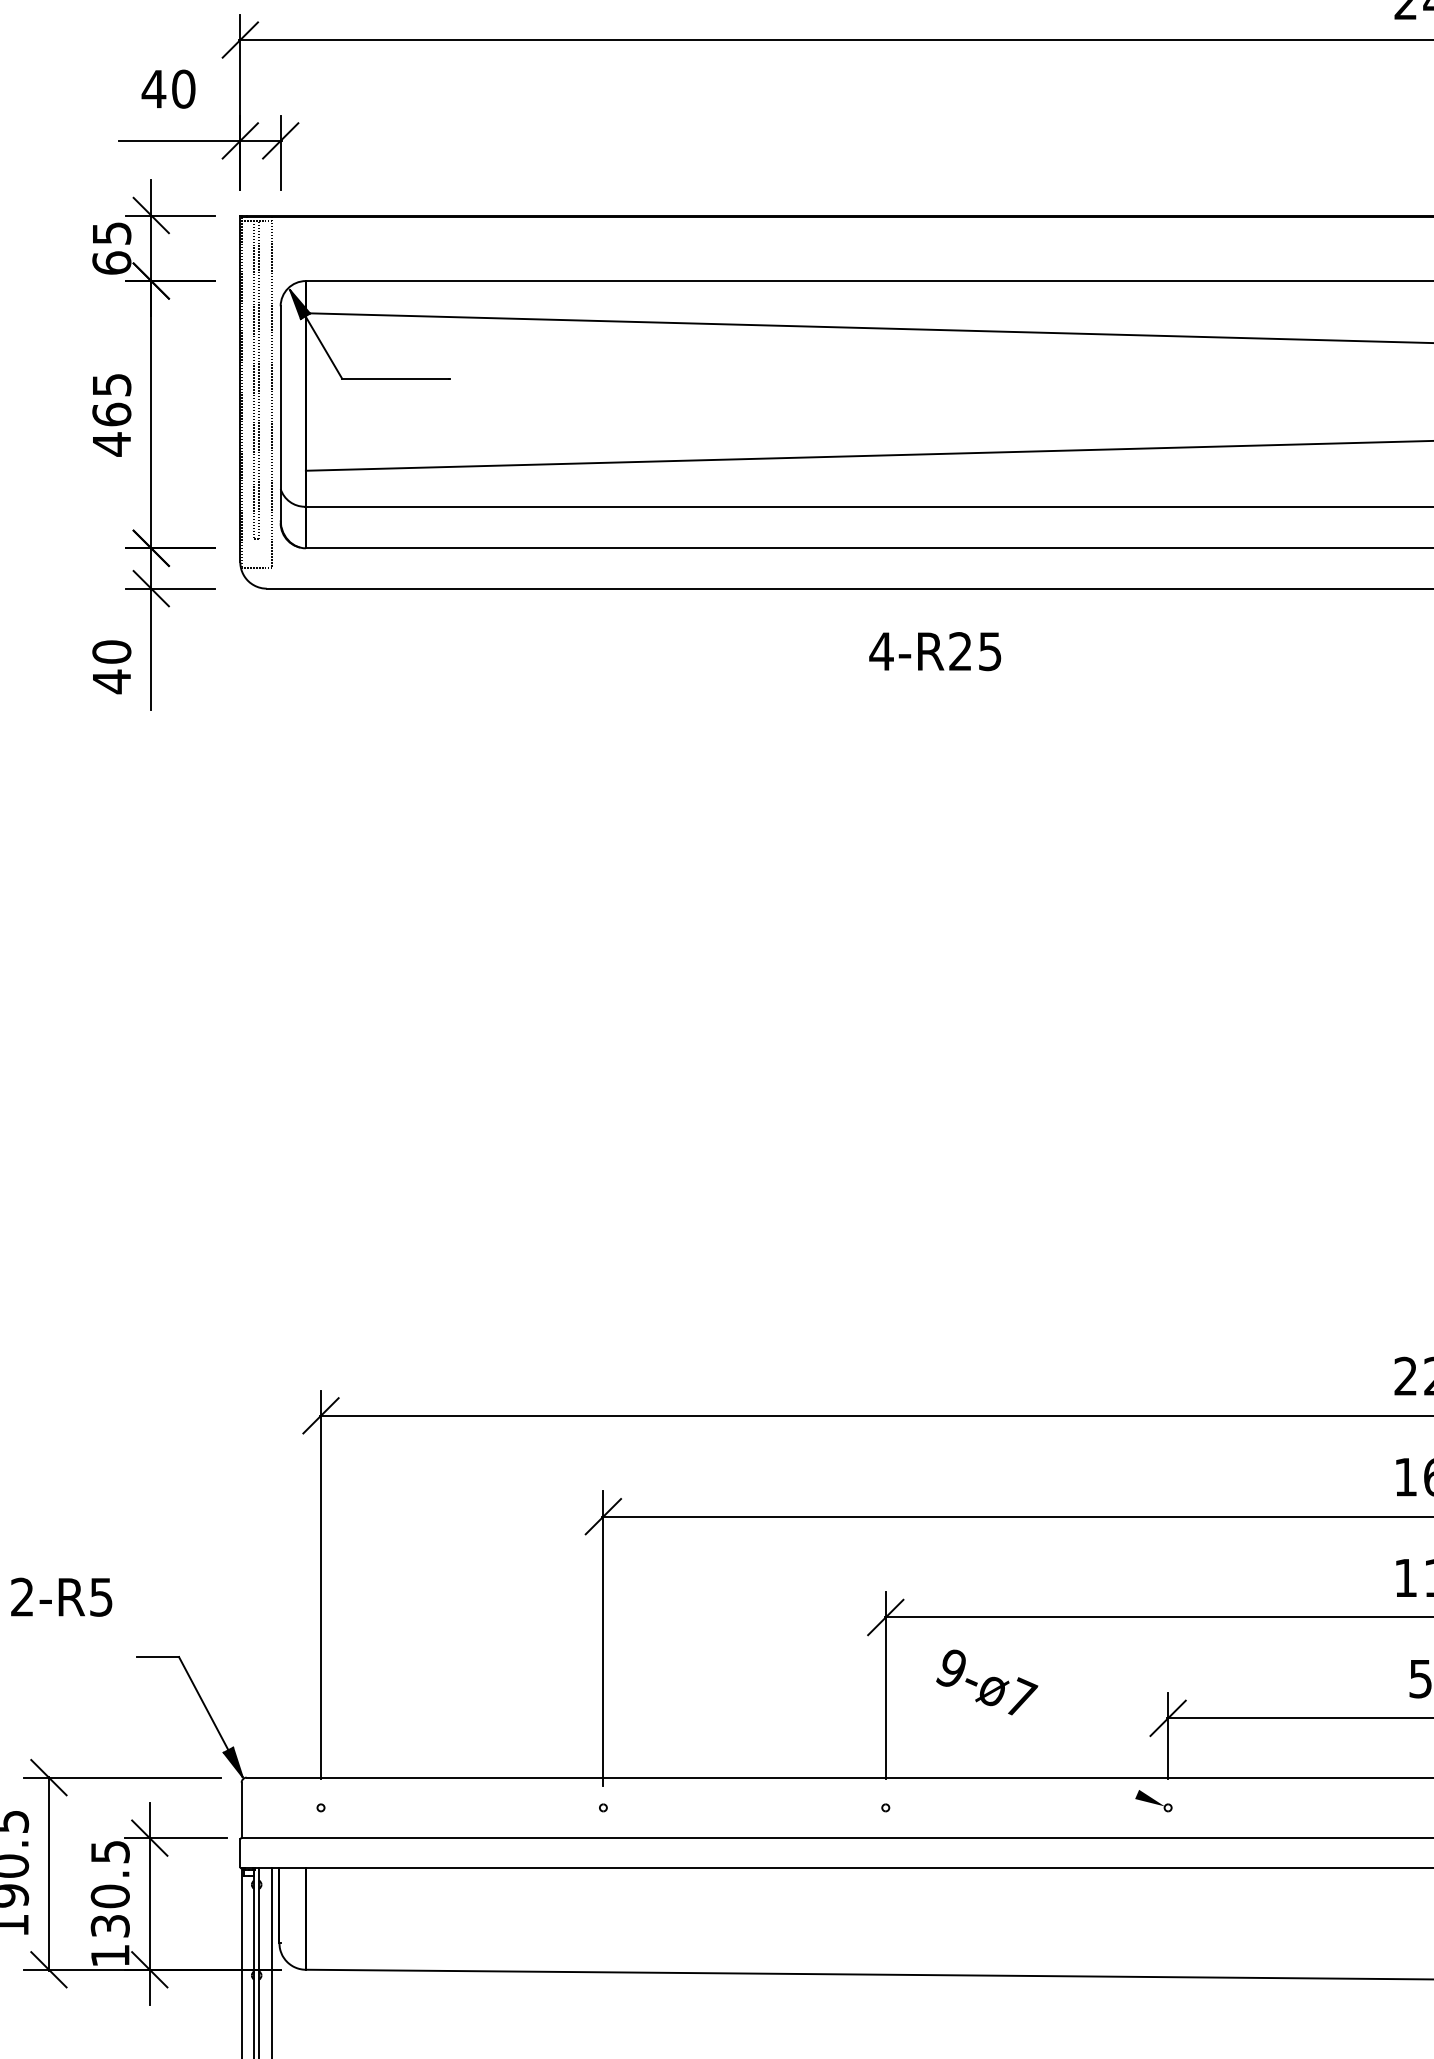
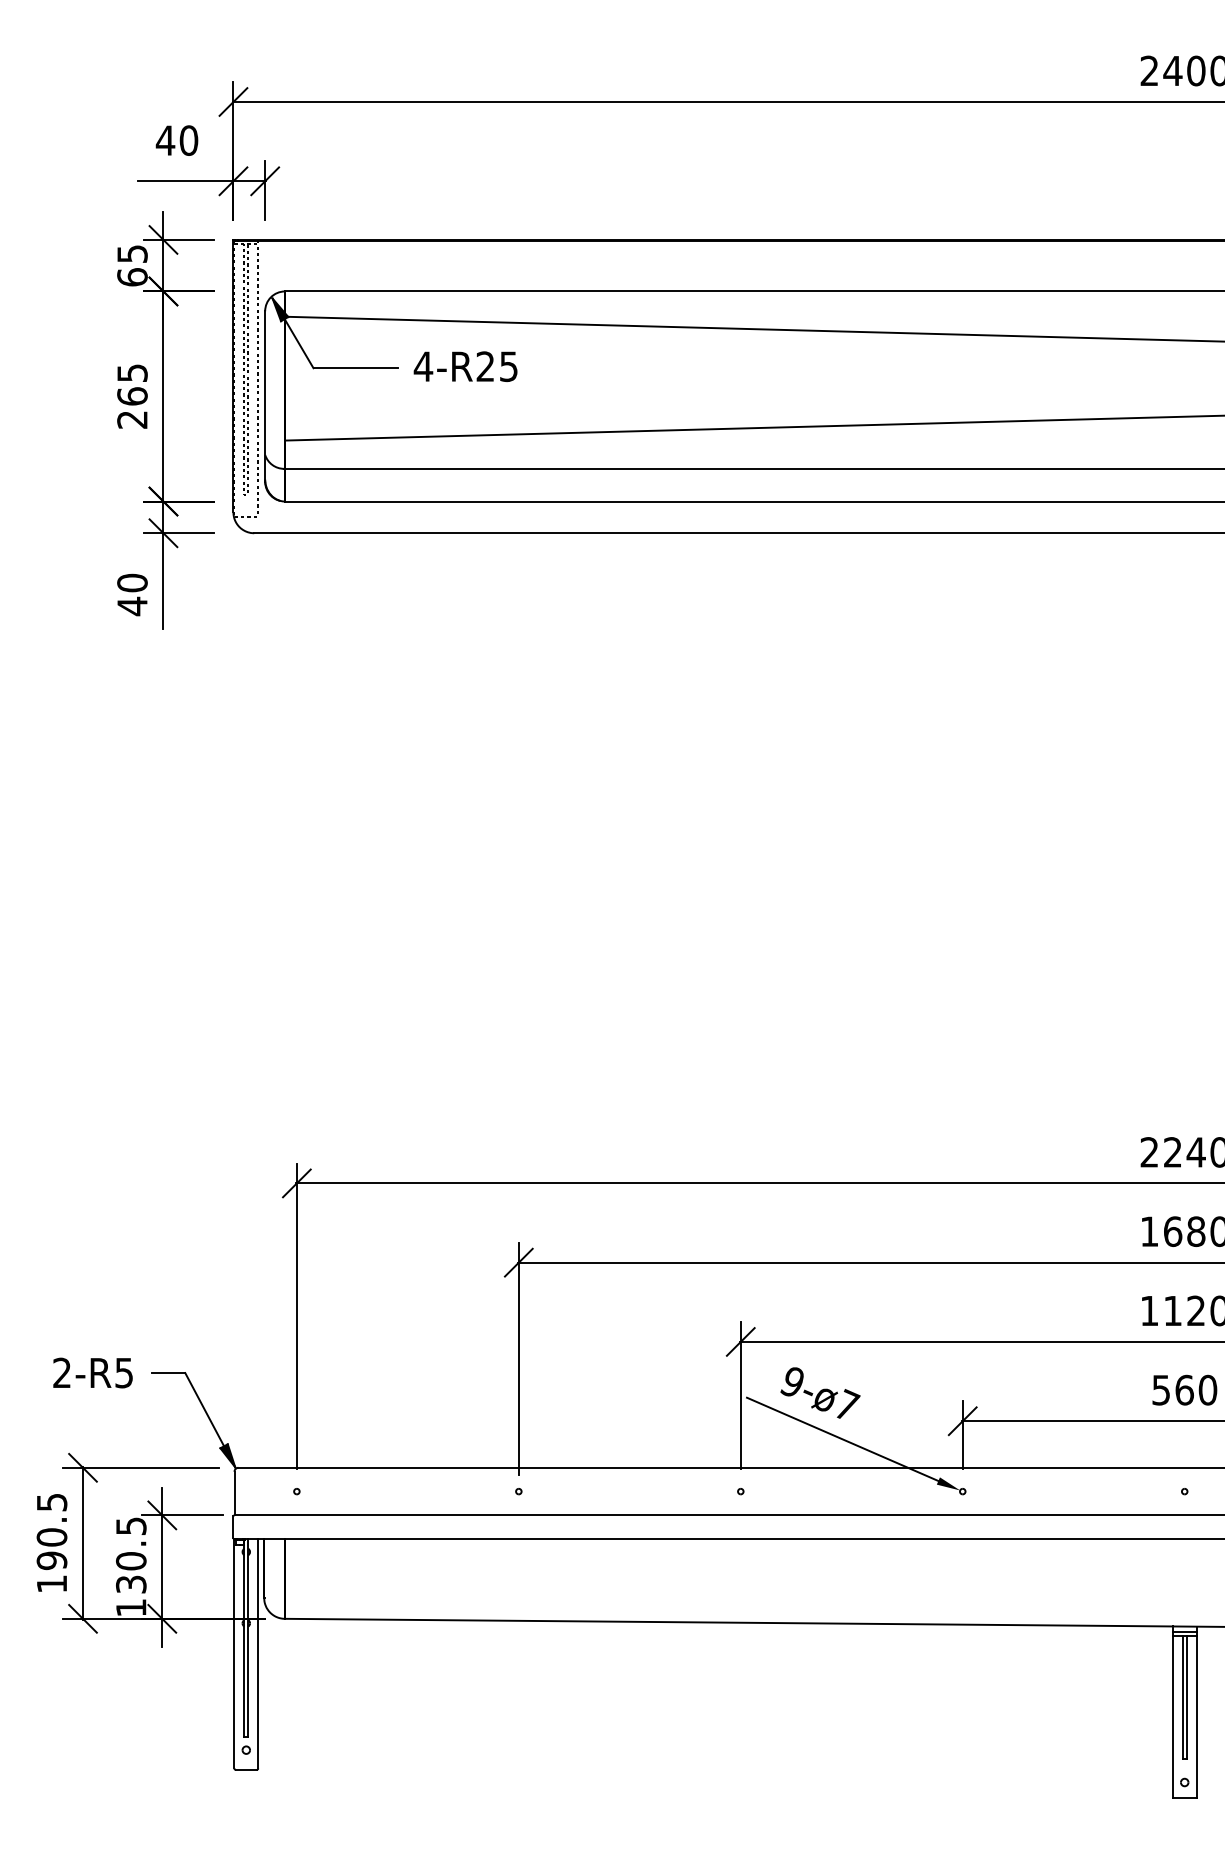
text: (111, 443) -> (132, 419), 465 -> 265
text: (935, 651) -> (465, 366), moved
text: (61, 1596) -> (92, 1372), moved
line: (1015, 1741) -> (842, 1439), added

